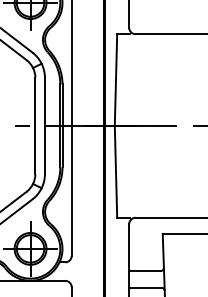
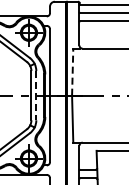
line: (115, 78) -> (72, 71), solid -> dashed
line: (45, 125) -> (36, 95), solid -> dashed

